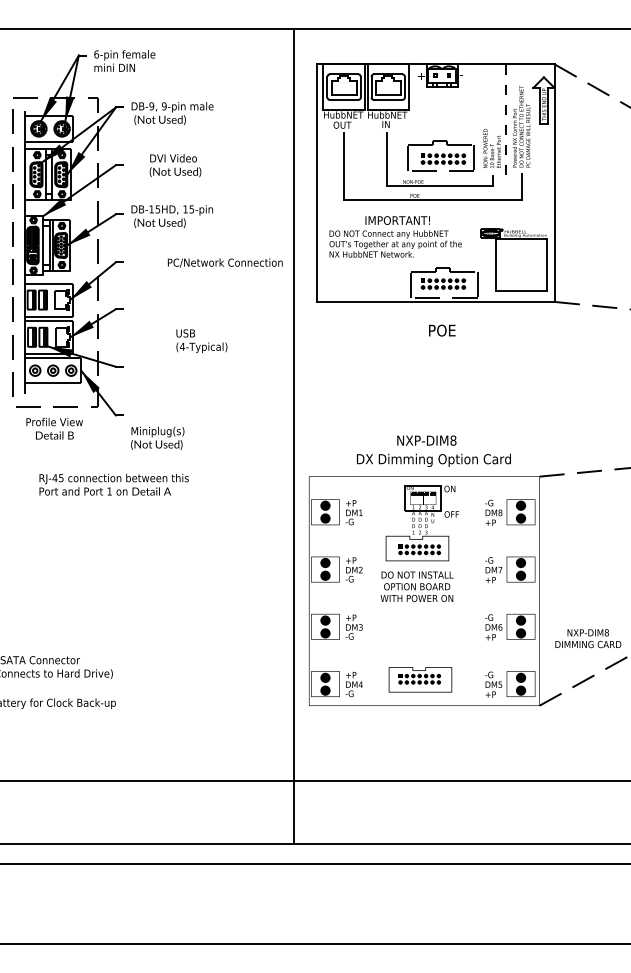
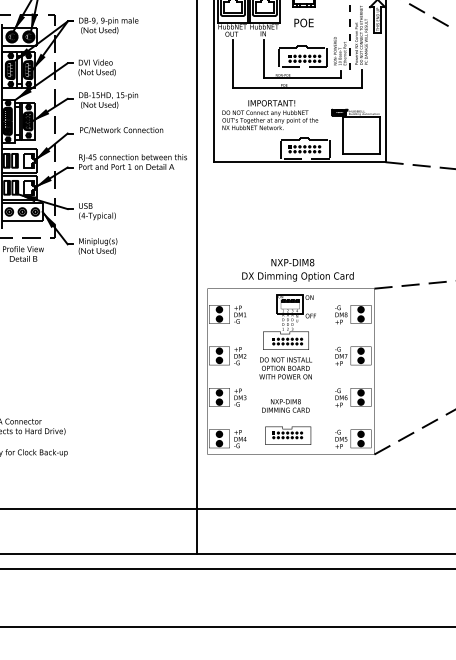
text: (175, 165) -> (97, 67), moved
text: (224, 262) -> (121, 130), moved
text: (442, 330) -> (304, 22), moved
text: (201, 340) -> (97, 211), moved
text: (157, 437) -> (97, 245), moved
text: (113, 484) -> (132, 161), moved
text: (588, 638) -> (286, 405), moved

